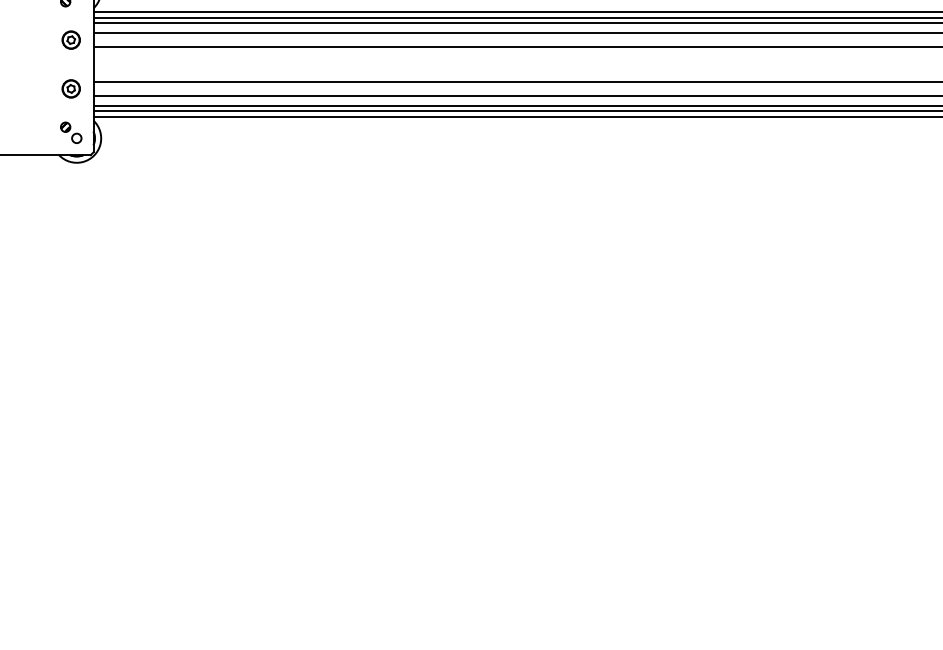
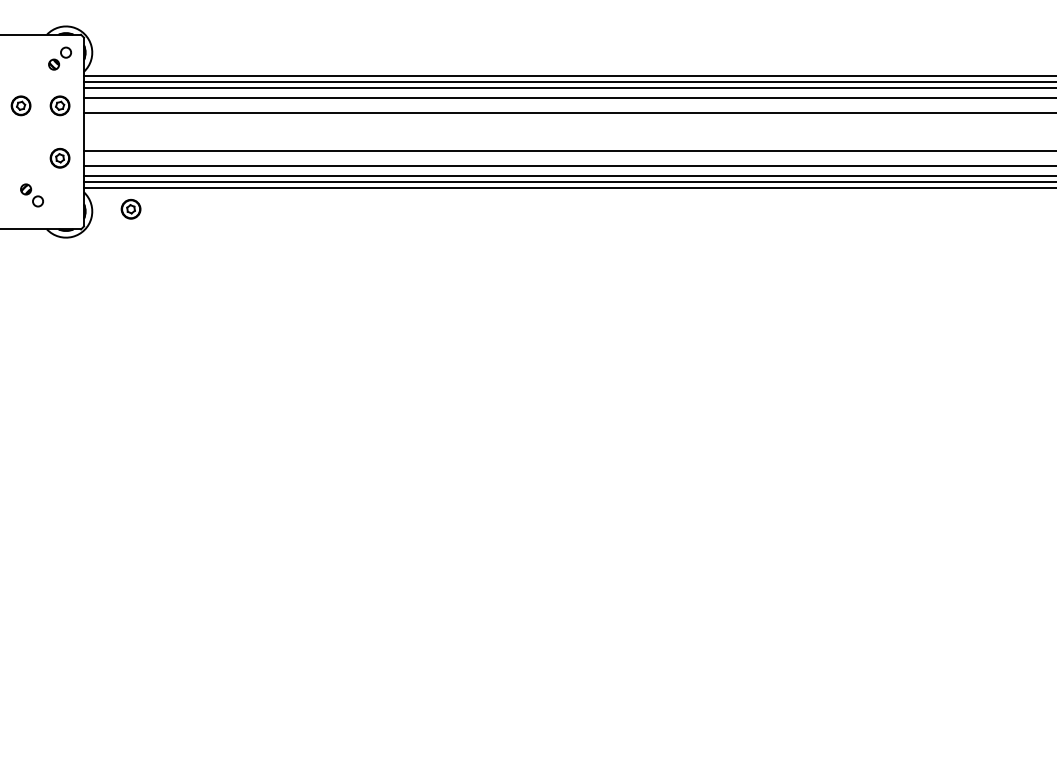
part: (34, 39) -> (20, 105), added
part: (70, 132) -> (31, 195), moved
part: (136, 136) -> (130, 209), added

